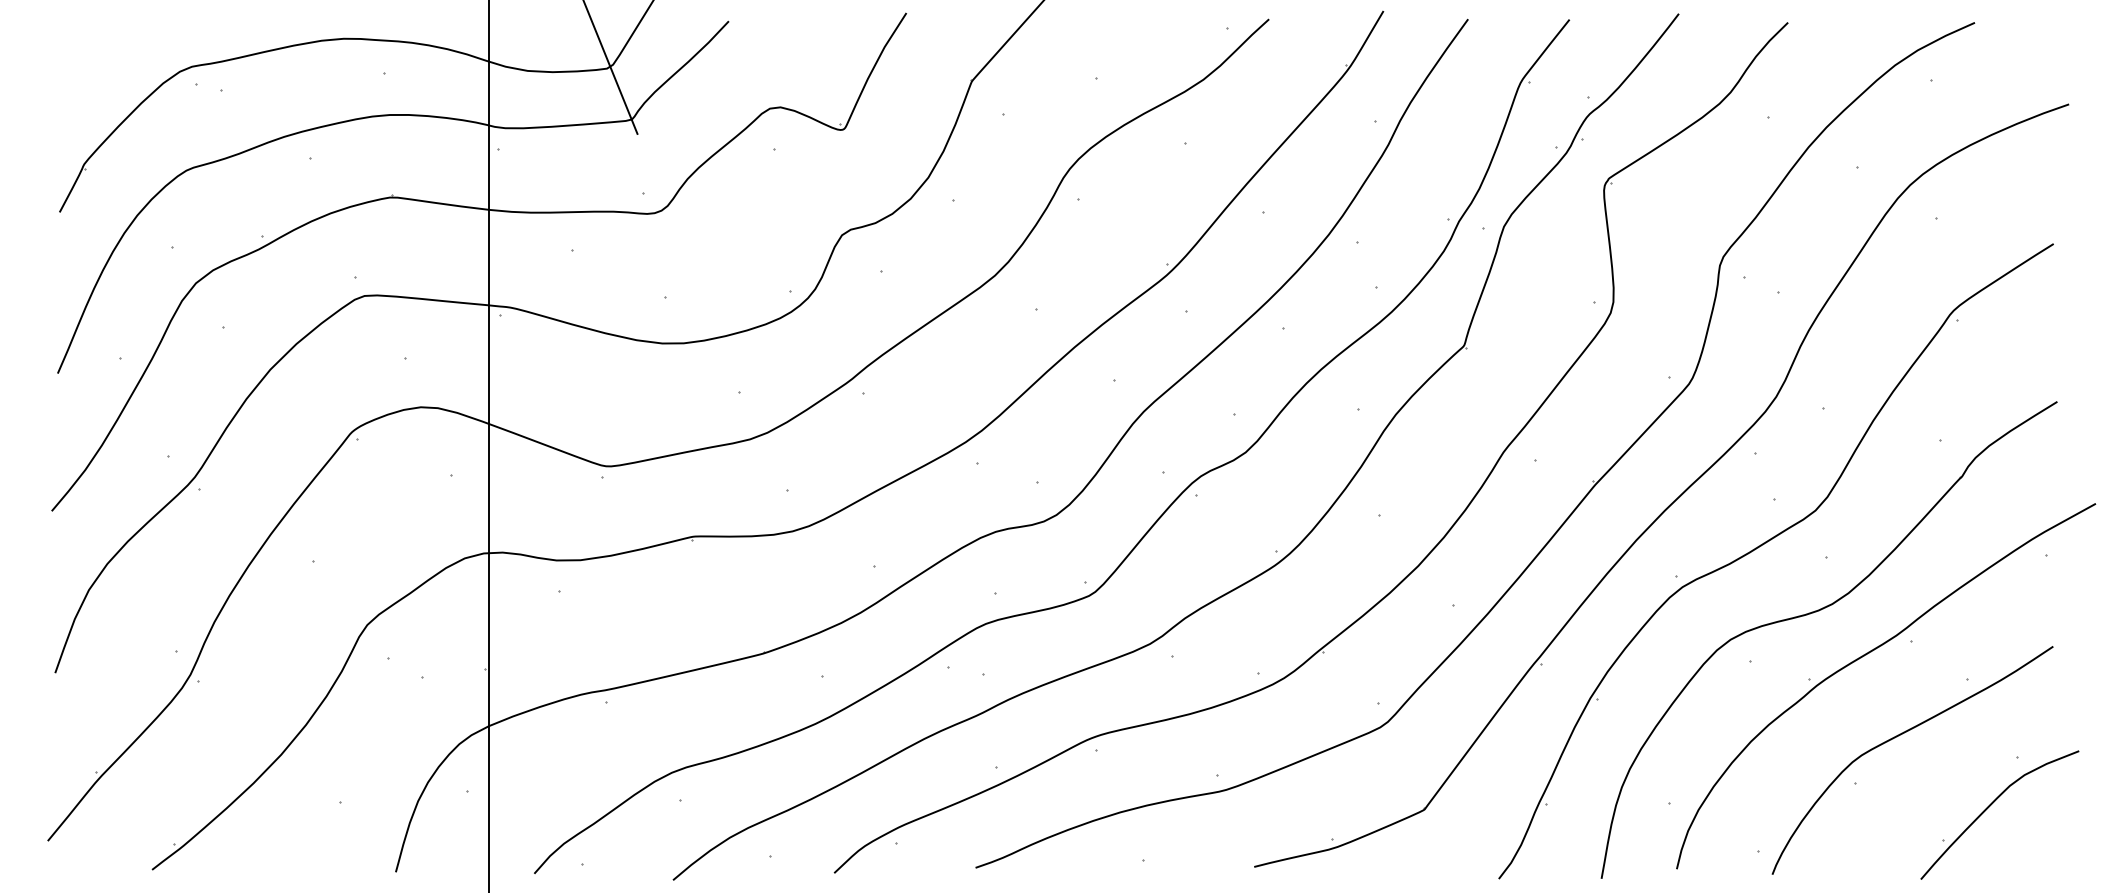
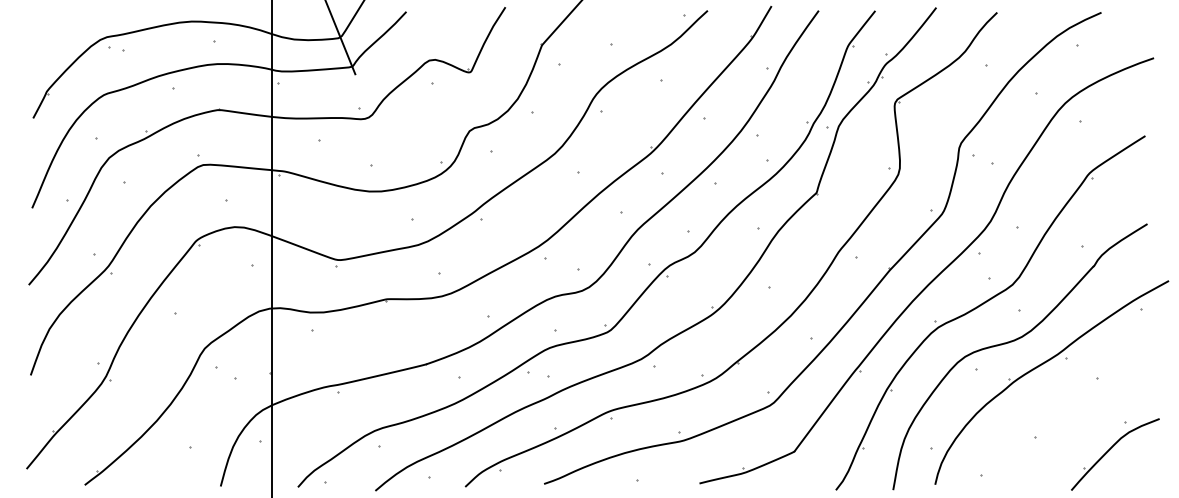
curve: (1901, 736) -> (1060, 410), removed

